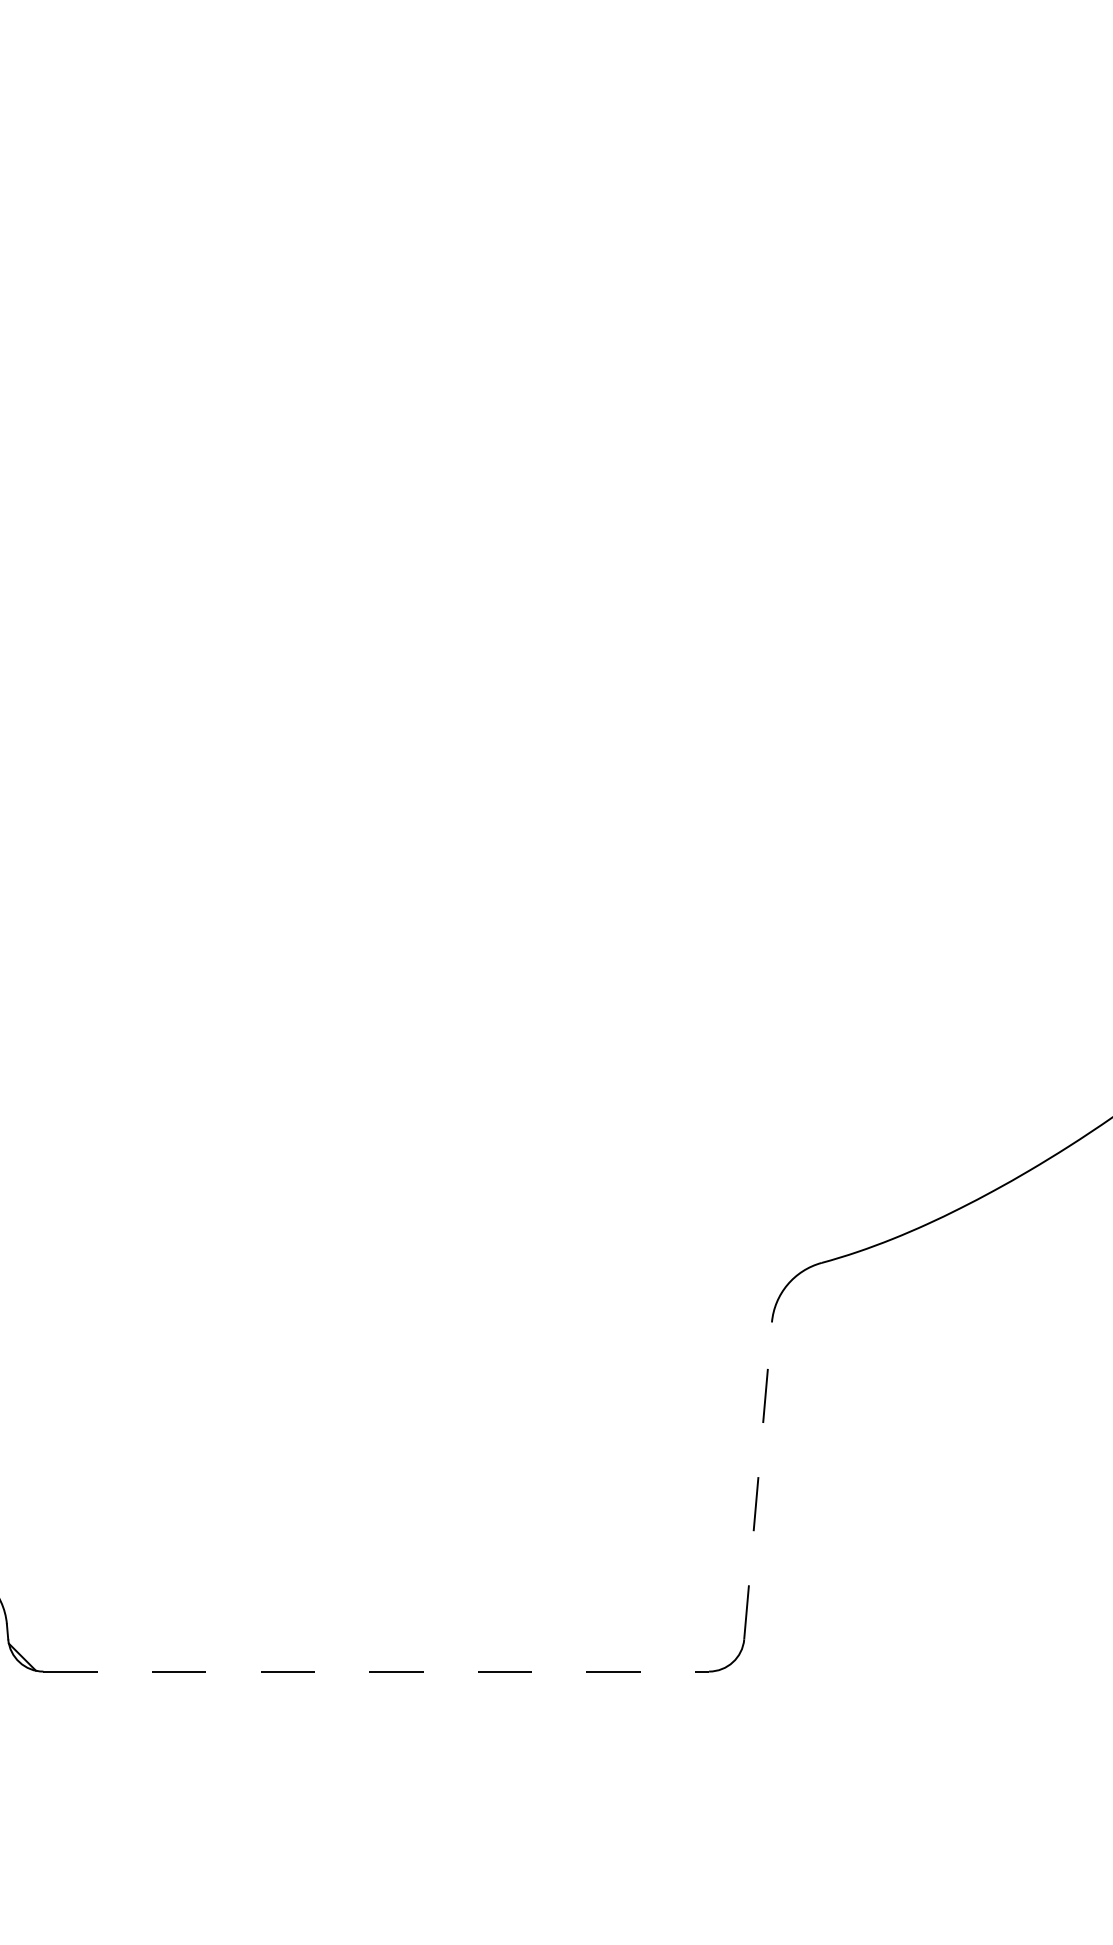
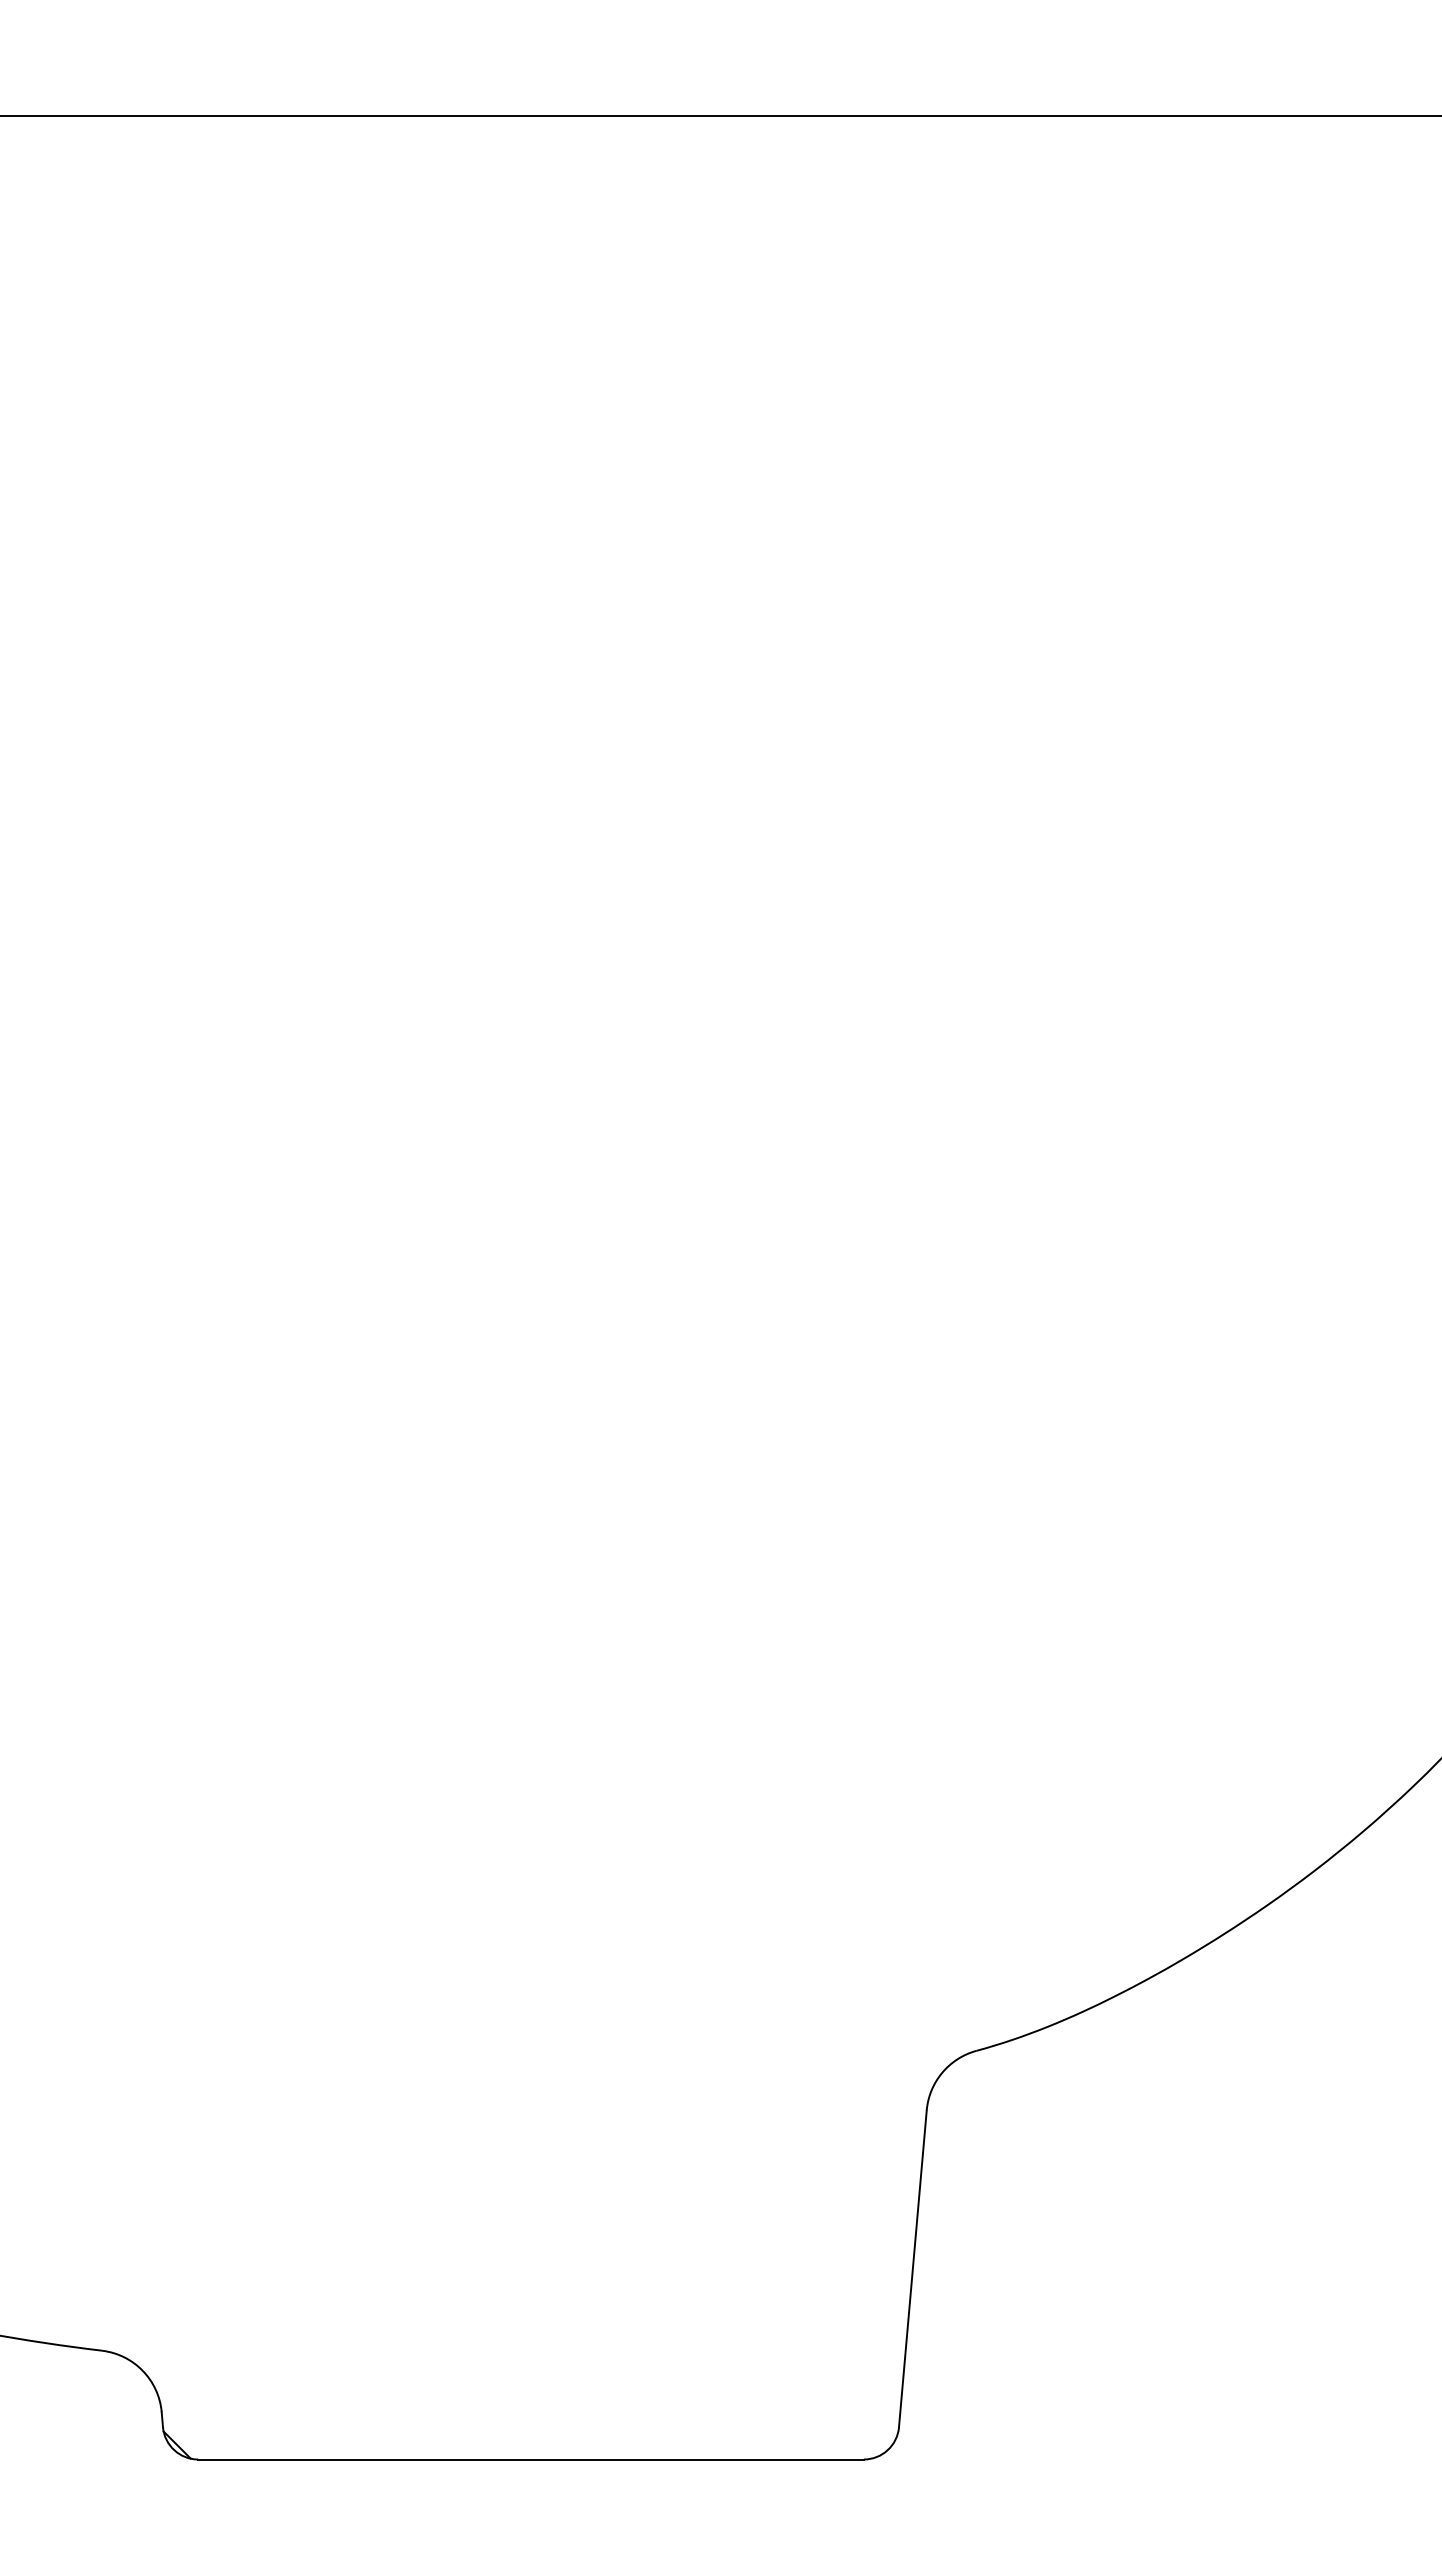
line: (757, 1480) -> (912, 2268), dashed -> solid
line: (376, 1671) -> (531, 2459), dashed -> solid

